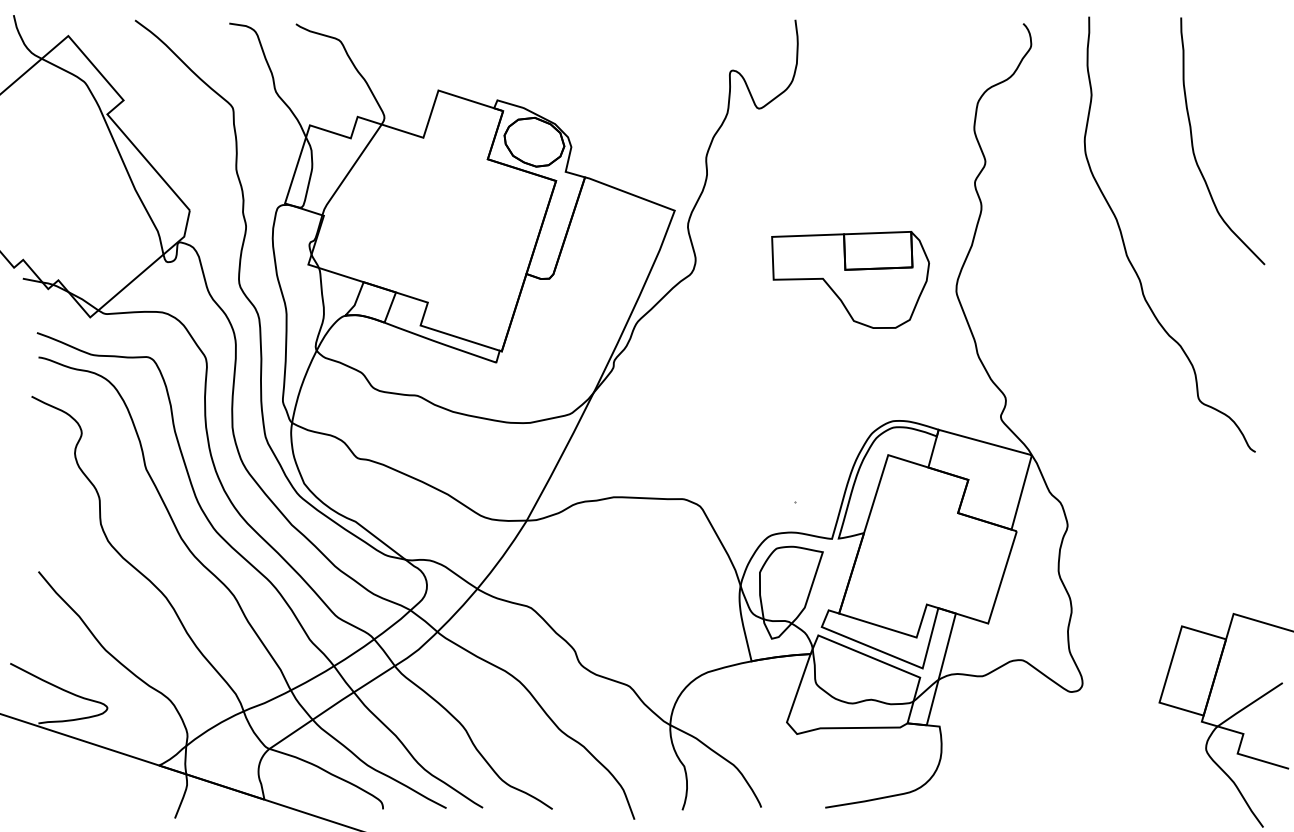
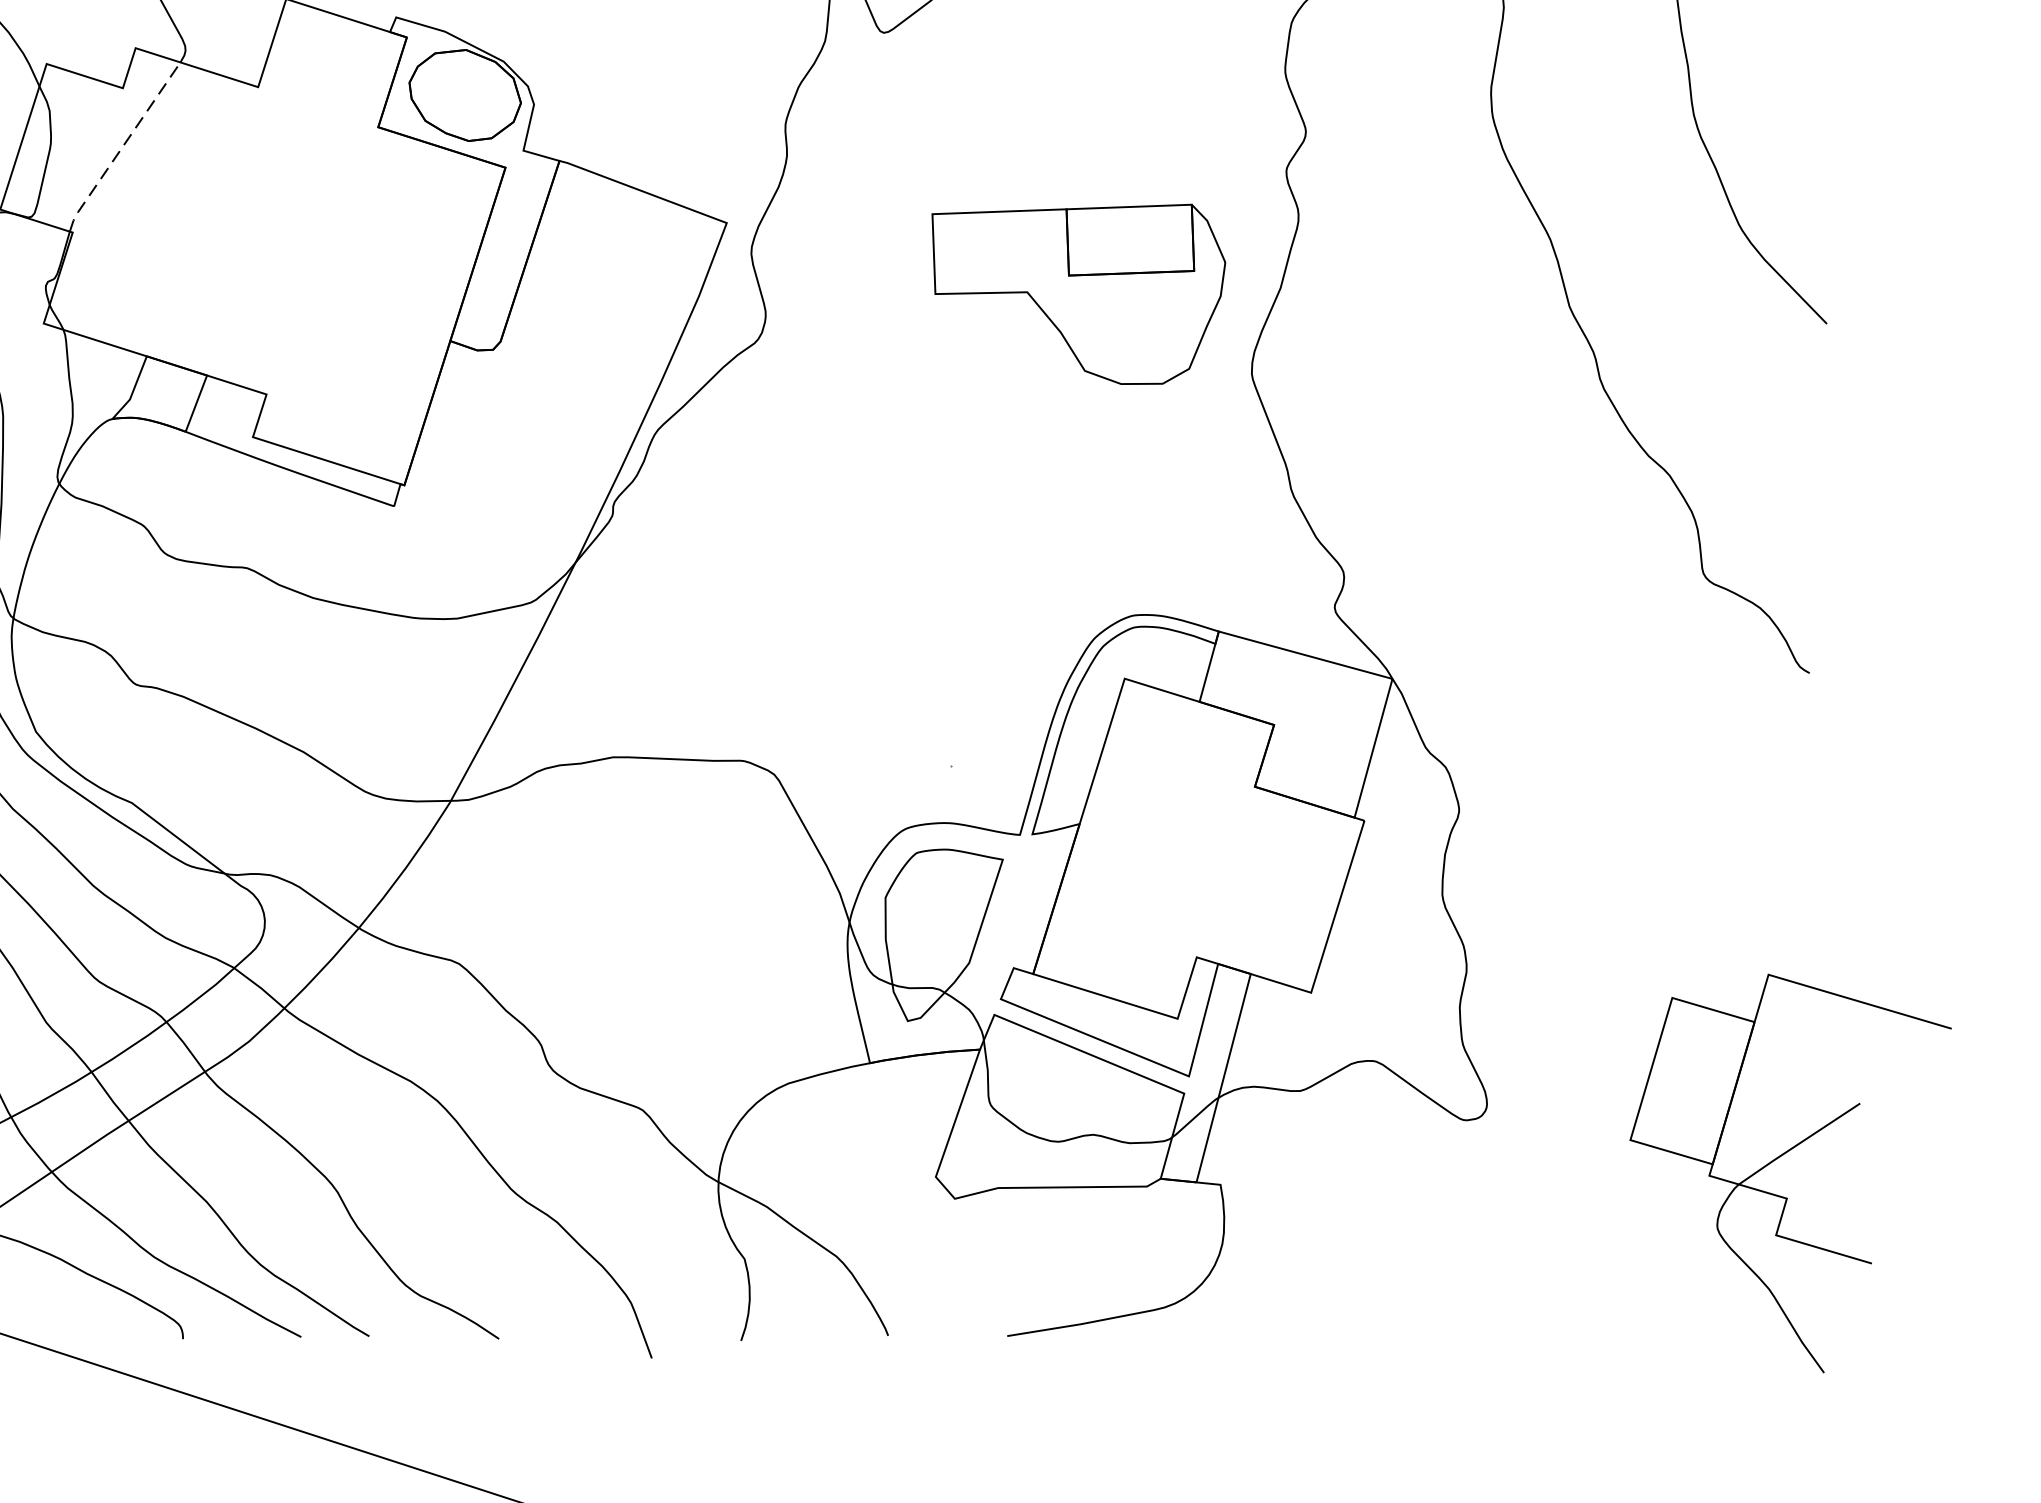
line: (350, 170) -> (122, 148), solid -> dashed
part: (850, 279) -> (1078, 293), moved

